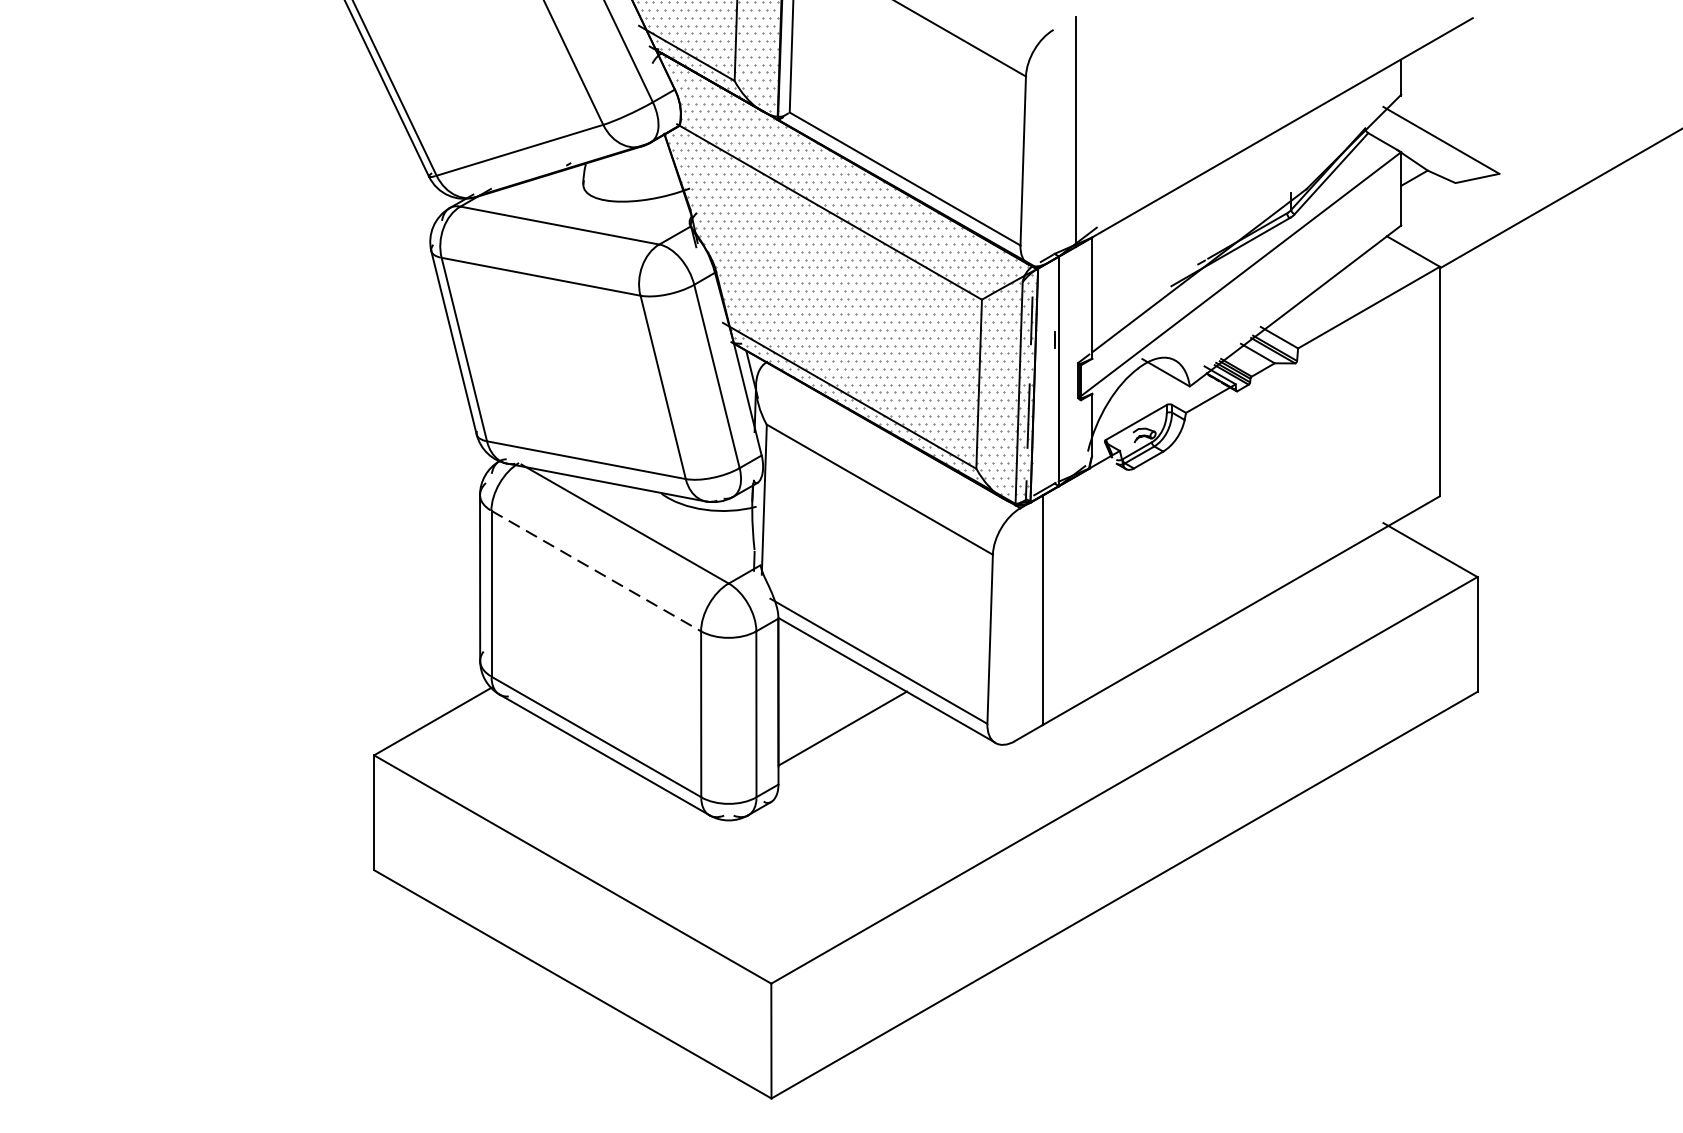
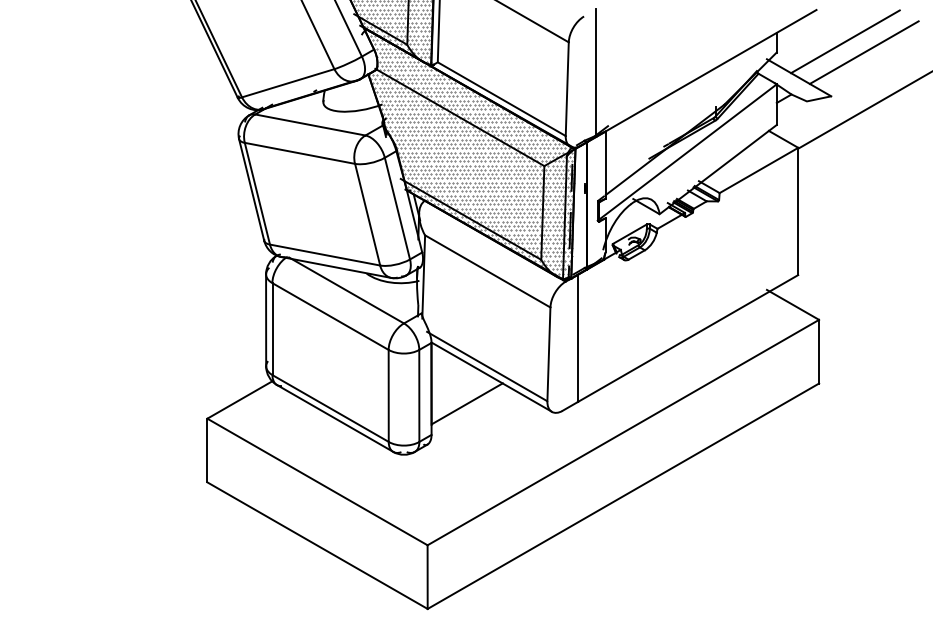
line: (1525, 74) -> (845, 41), added
line: (1557, 94) -> (863, 52), added
line: (598, 571) -> (331, 316), dashed -> solid

